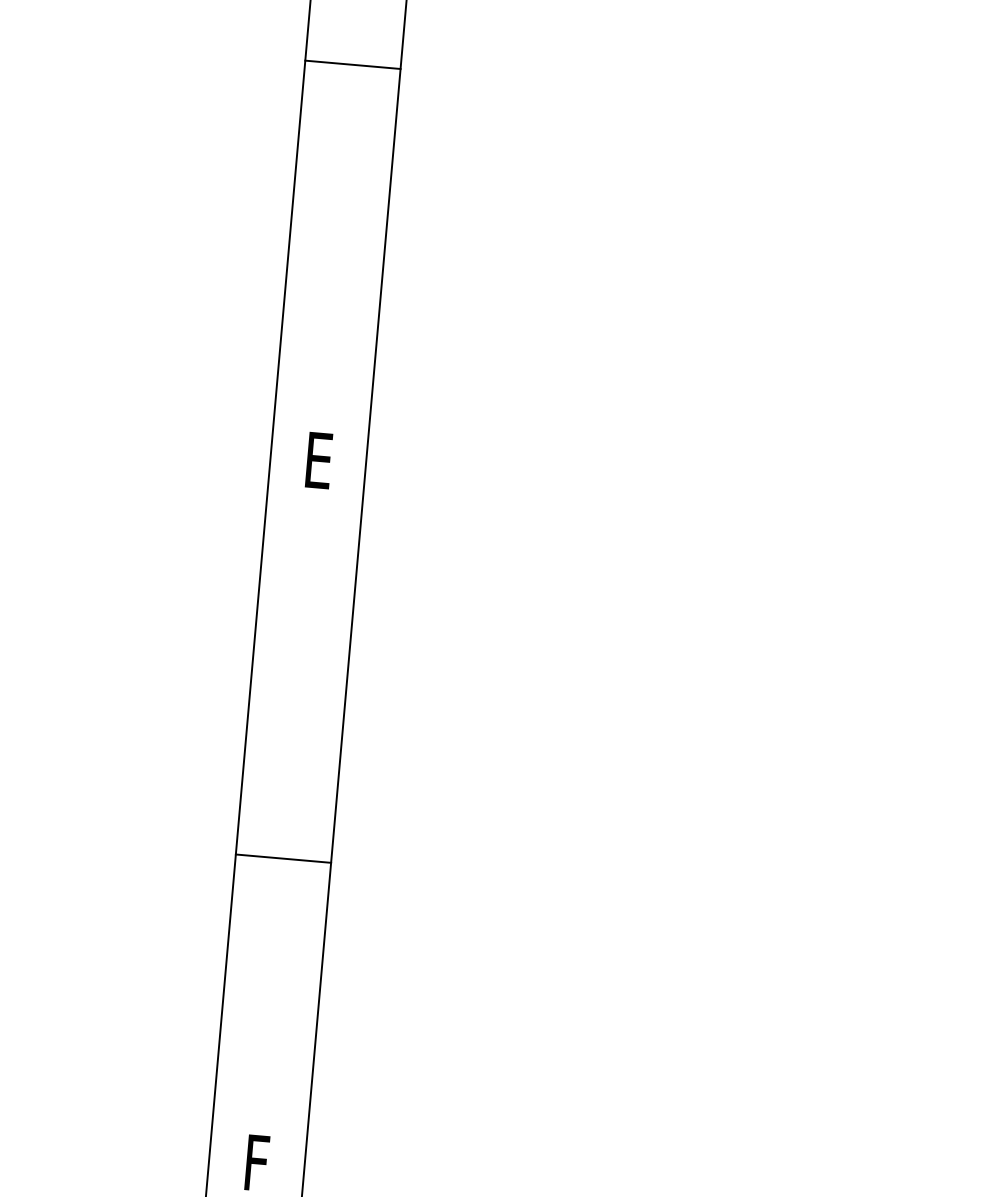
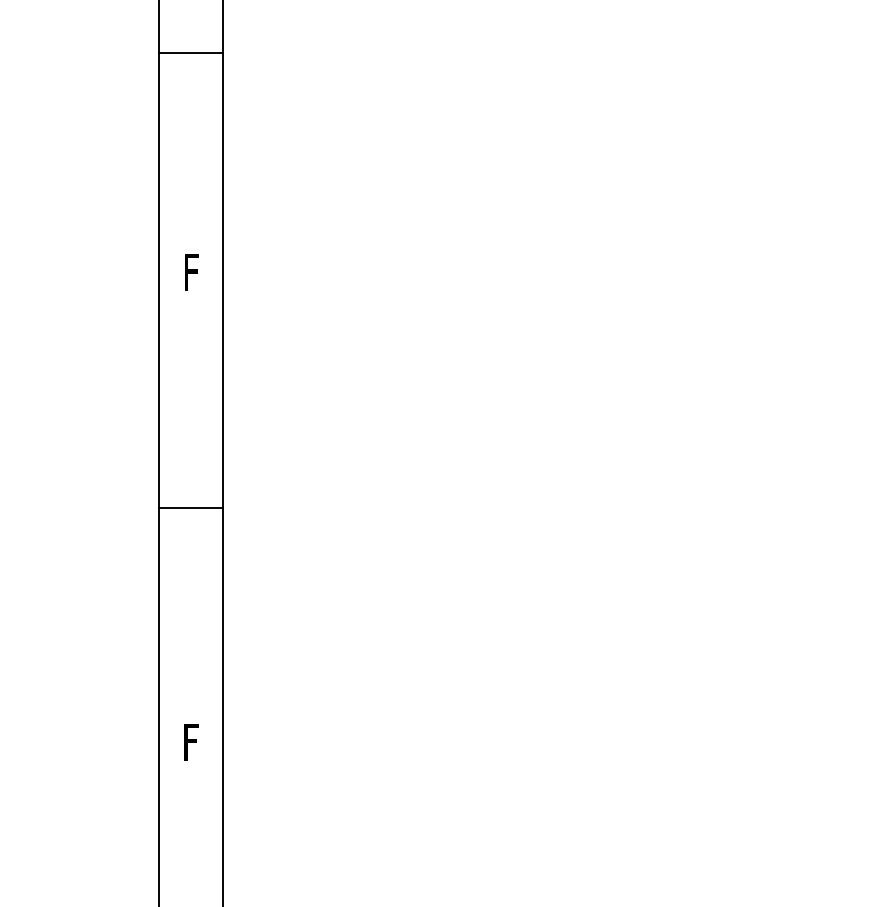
line: (352, 65) -> (190, 53), moved
text: (319, 460) -> (191, 272), E -> F
line: (282, 858) -> (190, 507), moved

